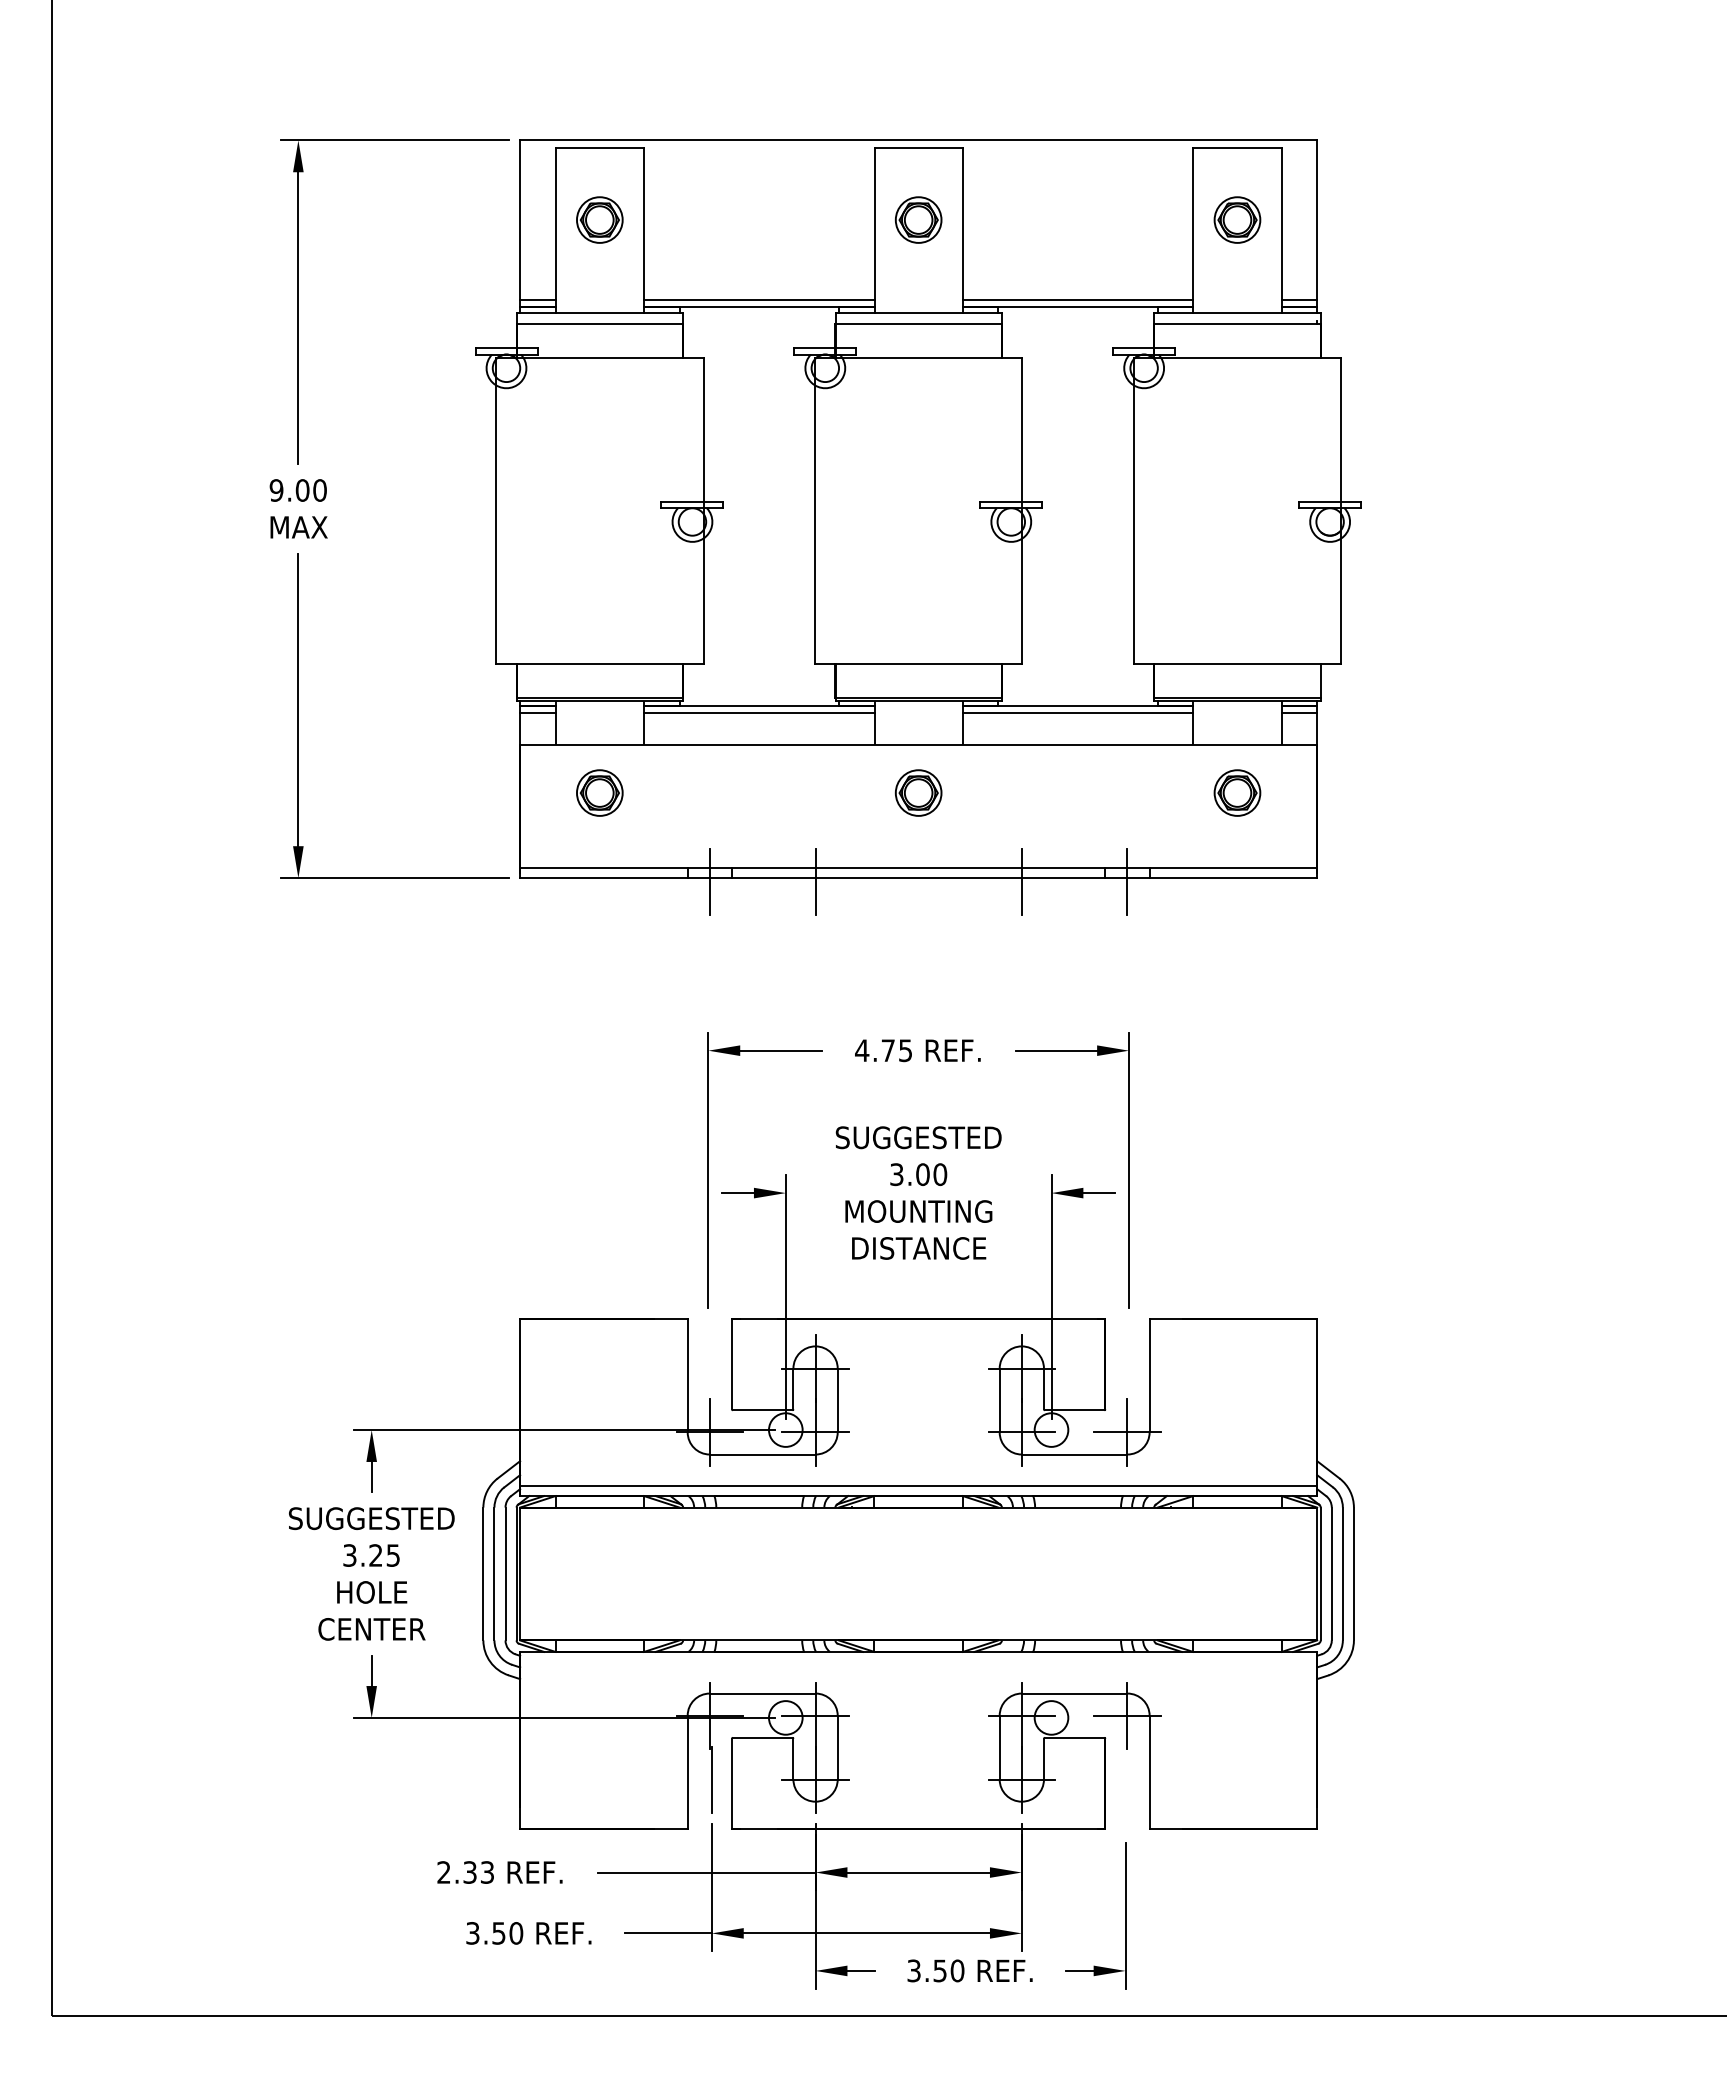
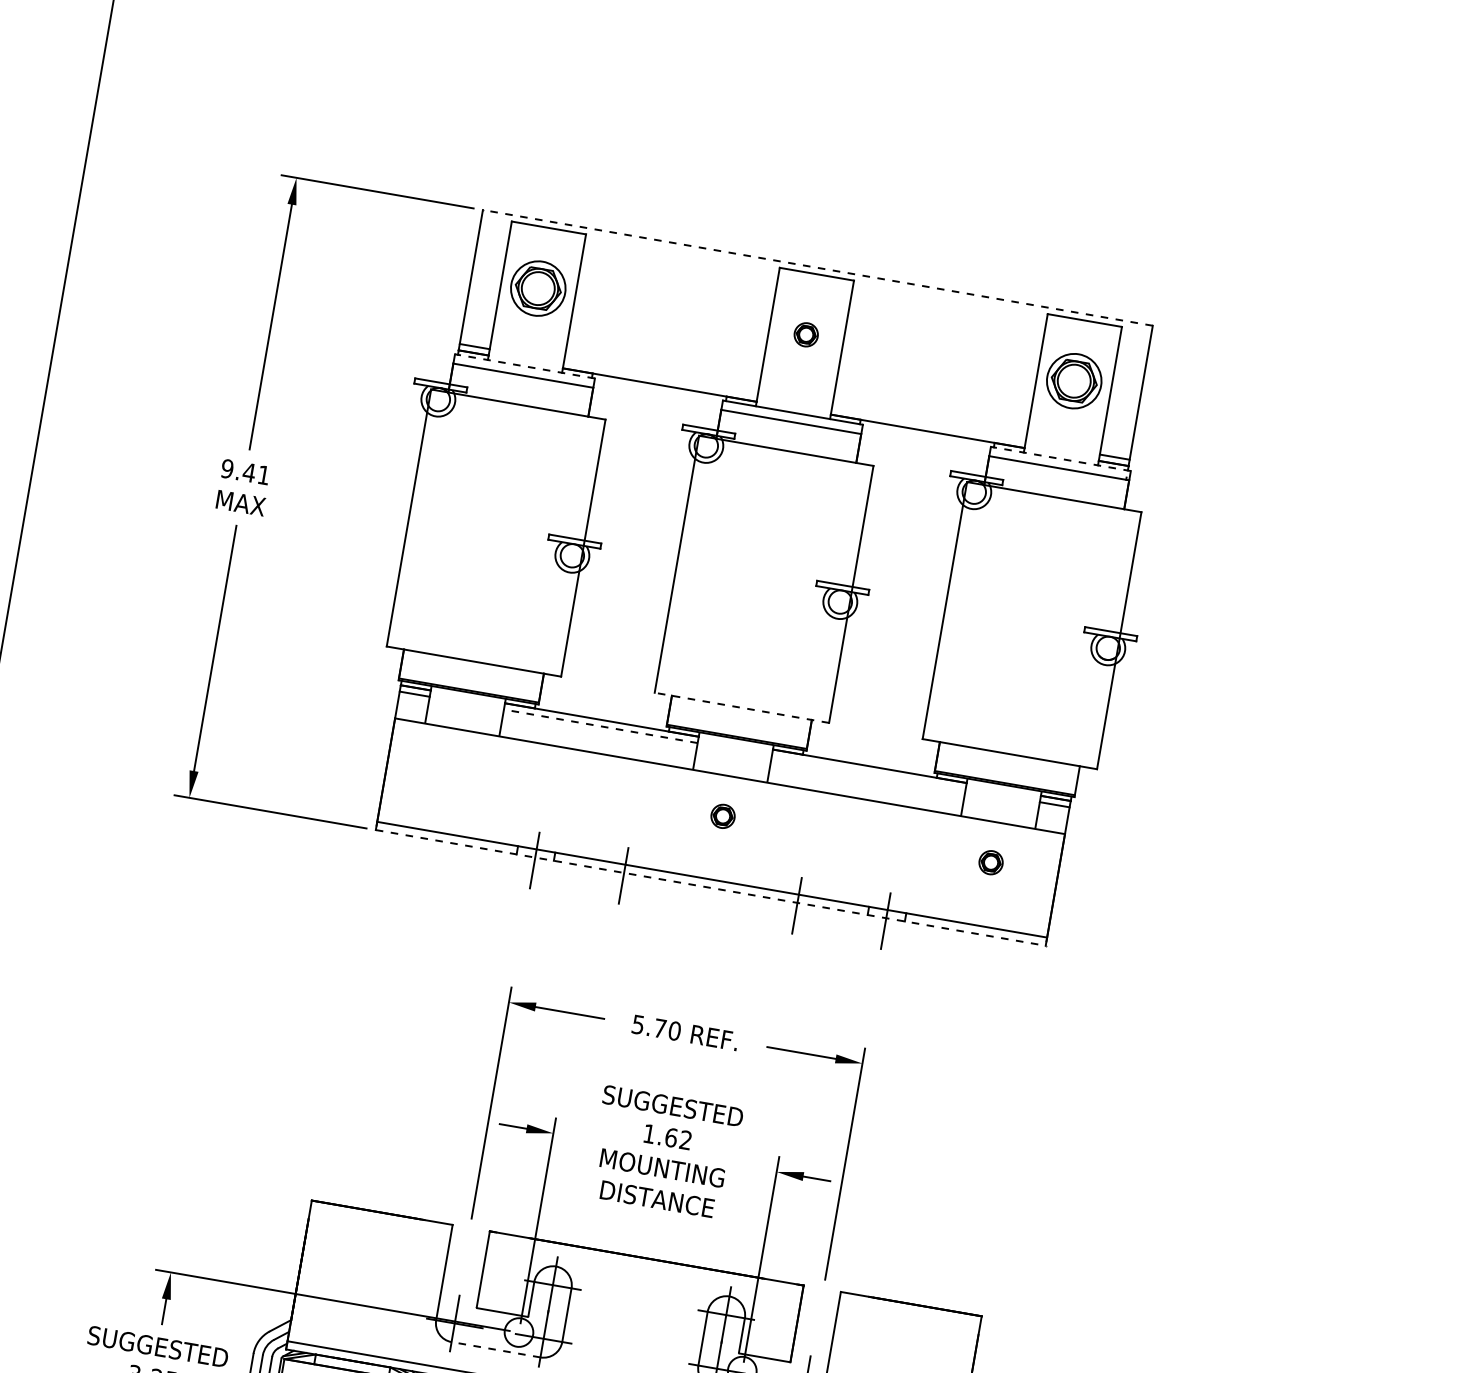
line: (918, 140) -> (817, 267), solid -> dashed
part: (599, 219) -> (538, 288), size x1.4
part: (918, 219) -> (806, 334), size x0.6
part: (1237, 219) -> (1074, 380), size x1.4
line: (759, 299) -> (661, 378), removed
line: (1077, 299) -> (928, 424), removed
line: (599, 312) -> (524, 366), solid -> dashed
line: (1237, 312) -> (1060, 458), solid -> dashed
text: (310, 490) -> (255, 473), 9.00 -> 9.41
line: (918, 663) -> (741, 707), solid -> dashed
line: (758, 713) -> (600, 726), solid -> dashed
line: (1077, 713) -> (868, 772), removed
part: (599, 792) -> (454, 769), removed
part: (918, 792) -> (723, 815), size x0.6
part: (1237, 792) -> (991, 862), size x0.6
line: (918, 878) -> (710, 888), solid -> dashed
text: (883, 1050) -> (656, 1027), 4.75 -> 5.70
text: (918, 1174) -> (667, 1137), 3.00 -> 1.62
line: (762, 1454) -> (495, 1349), solid -> dashed

